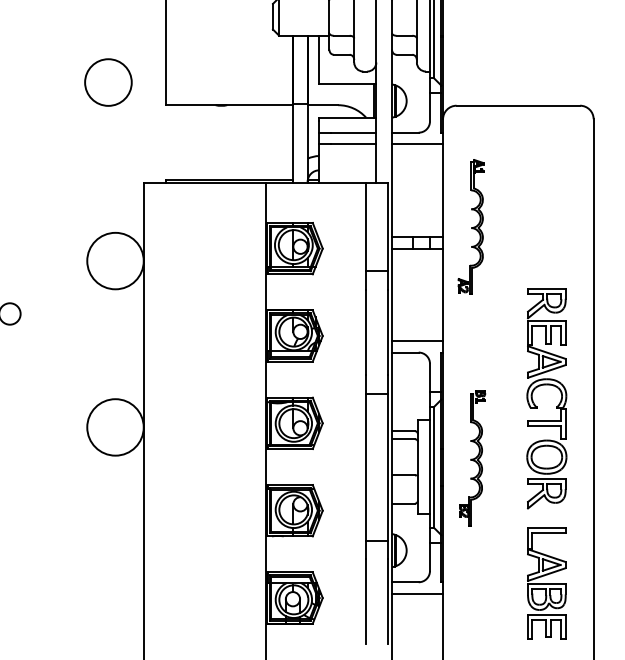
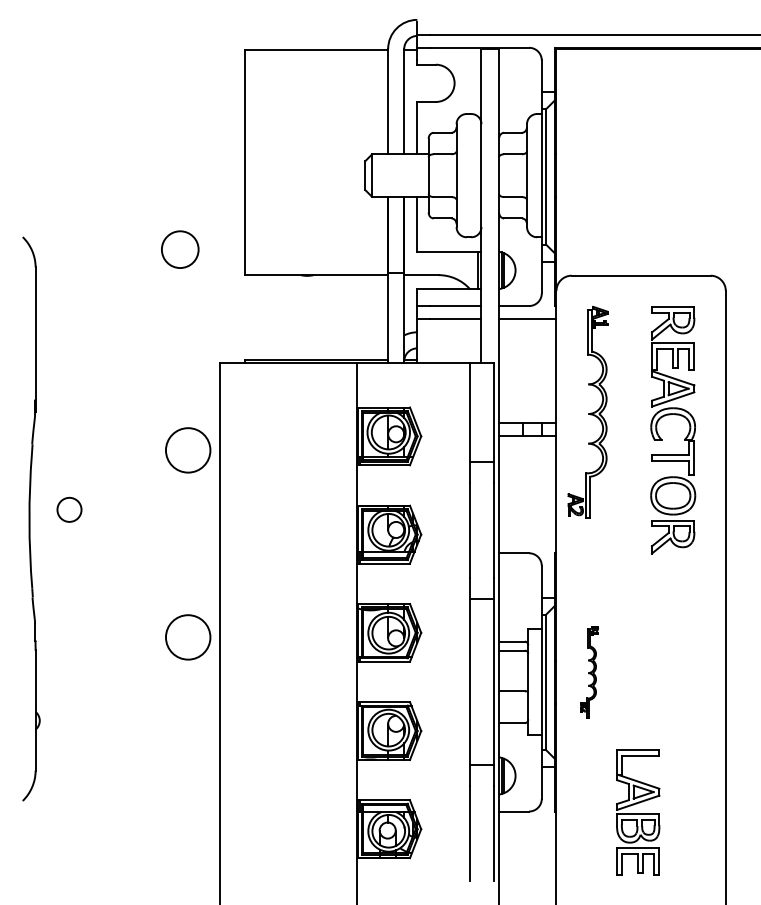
circle: (108, 82) -> (180, 249), size x0.7
part: (470, 226) -> (587, 411), size x1.4
circle: (114, 261) -> (187, 450), size x0.7
line: (417, 341) -> (527, 540), removed
part: (556, 406) -> (684, 438), moved
circle: (114, 427) -> (187, 637), size x0.7
part: (472, 457) -> (589, 671), size x0.6
part: (547, 583) -> (638, 812), moved
line: (417, 593) -> (527, 824), removed

